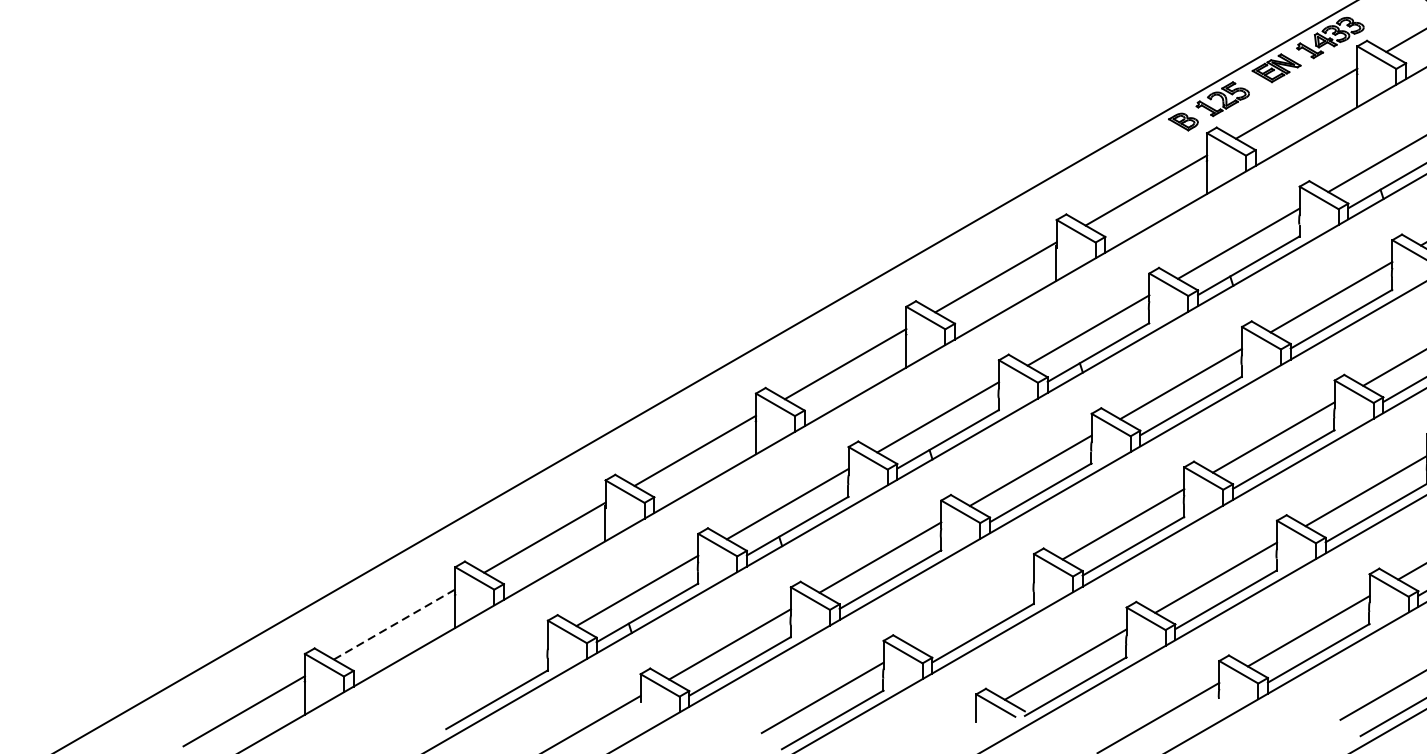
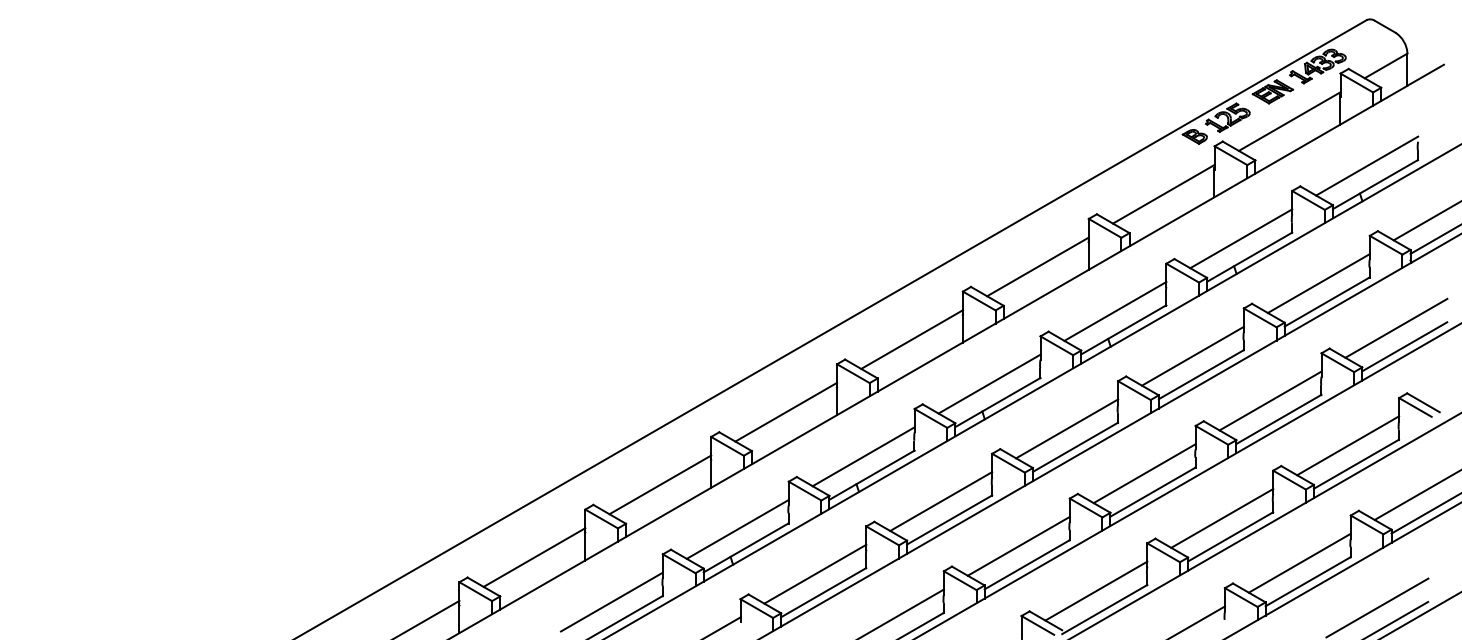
line: (972, 610) -> (1018, 545), added
line: (394, 624) -> (534, 557), dashed -> solid
line: (486, 676) -> (611, 601), added

